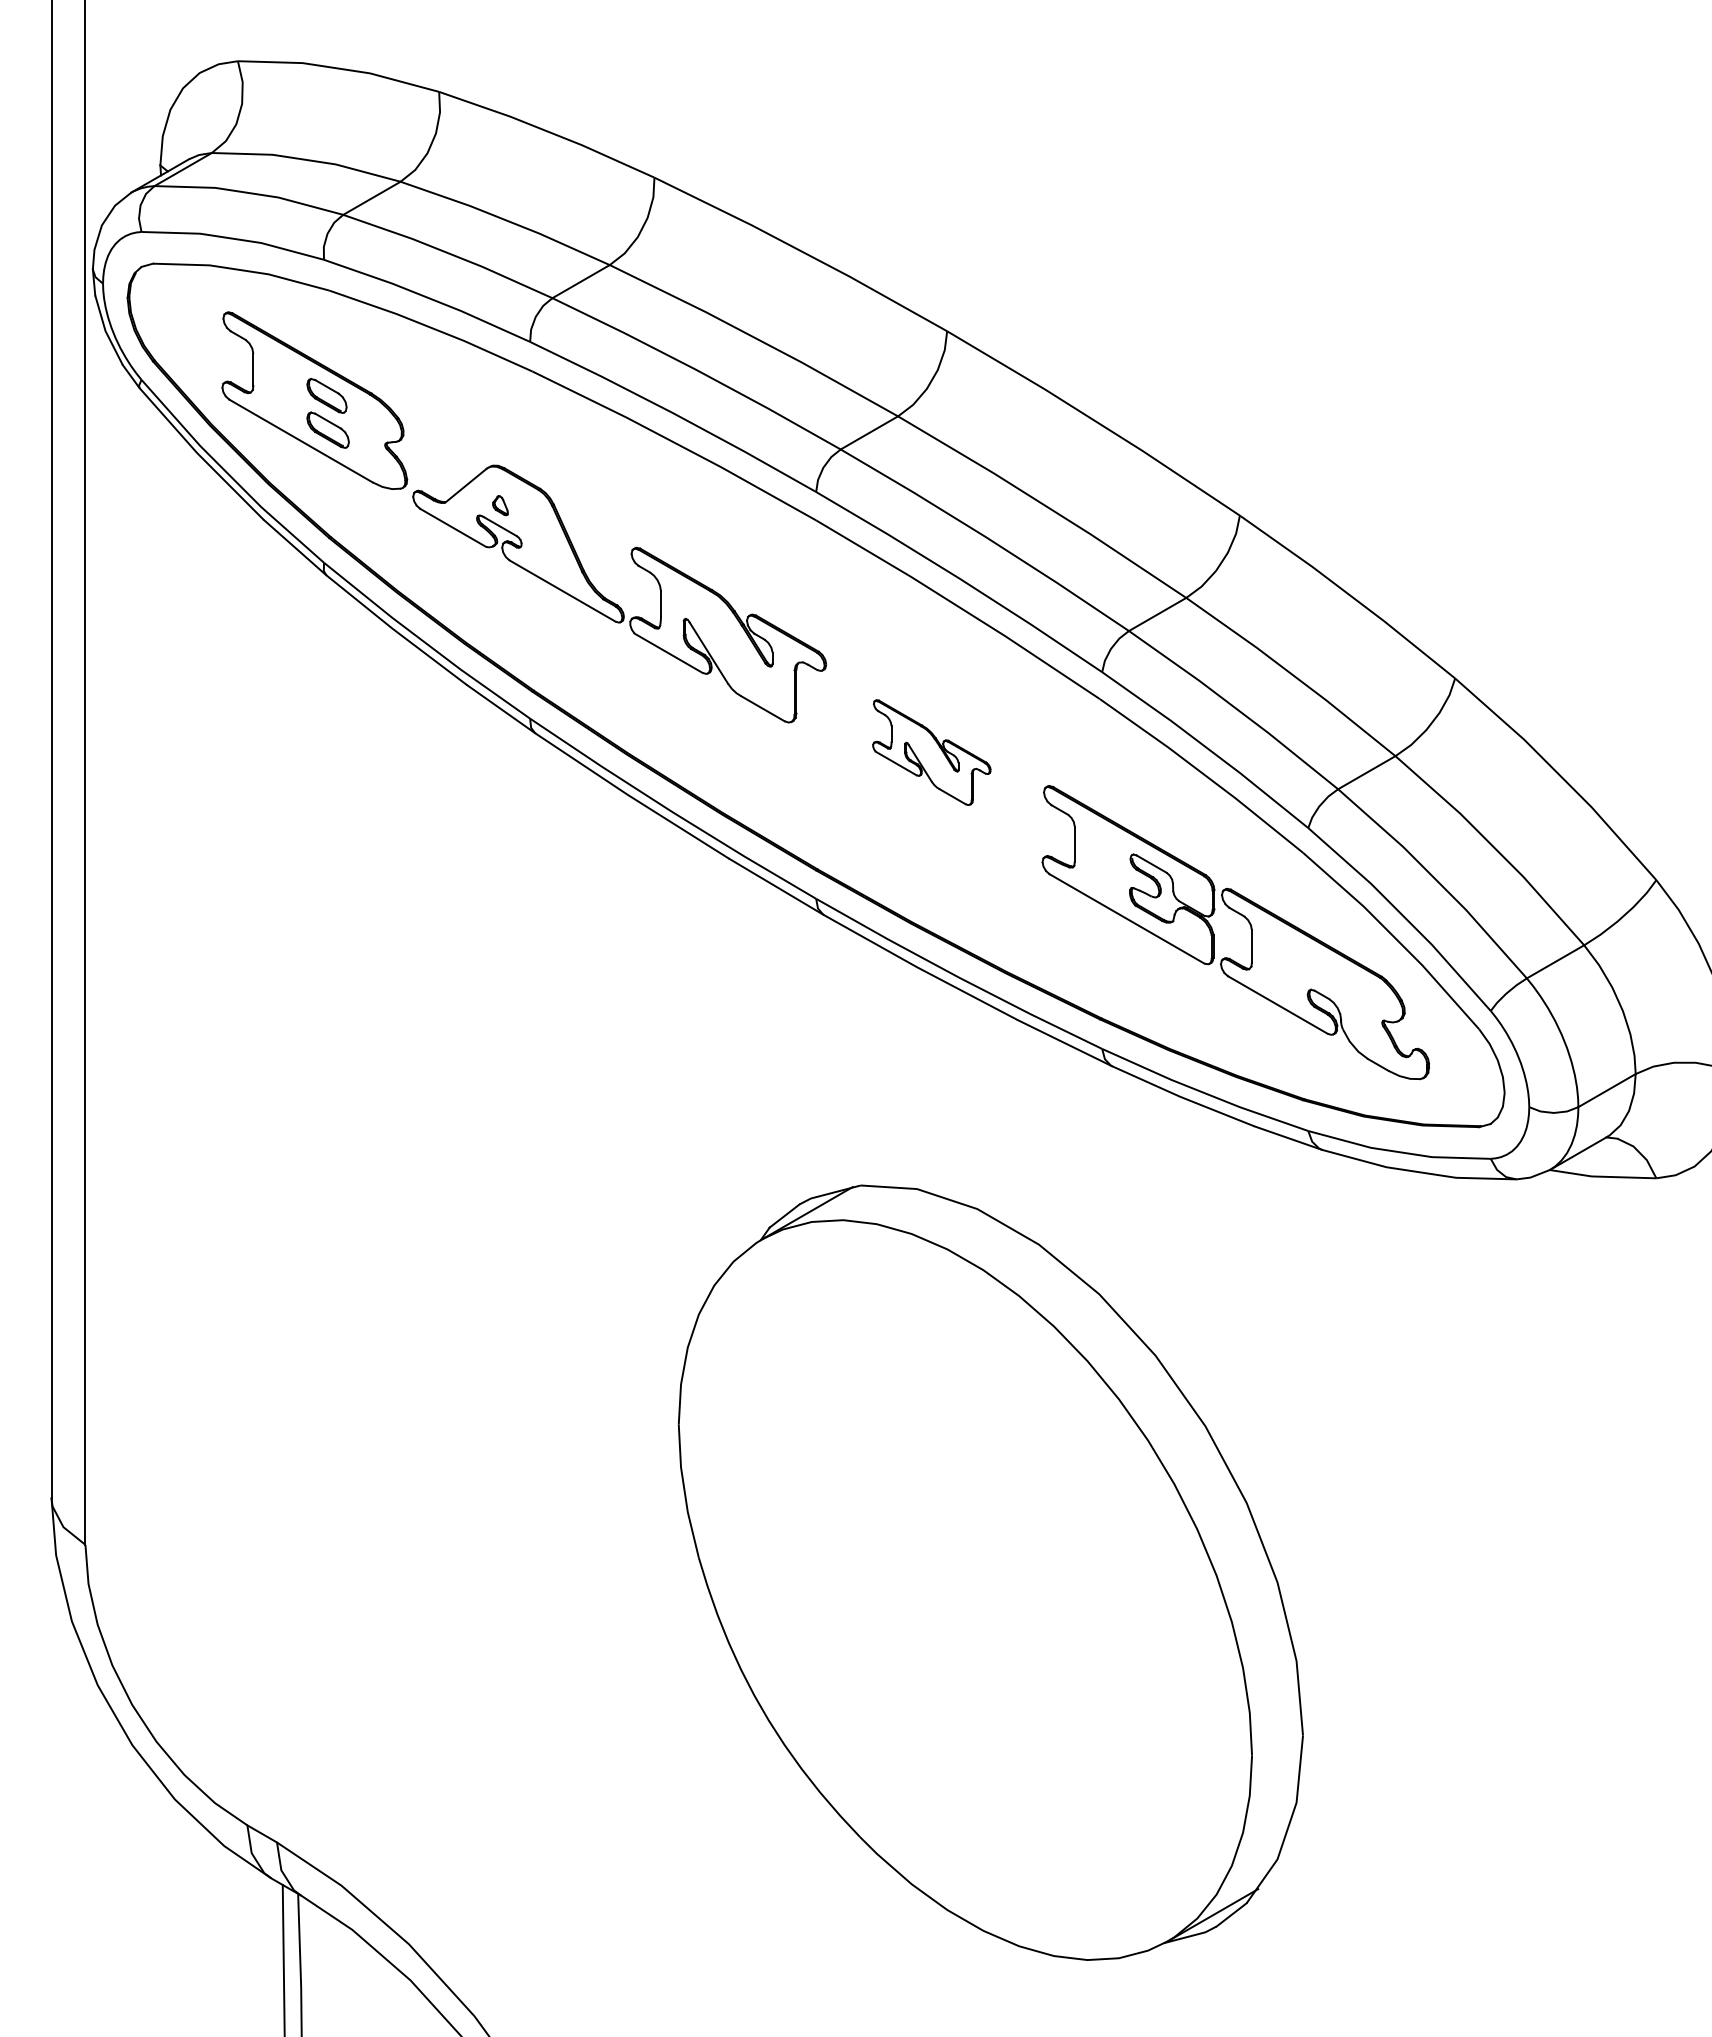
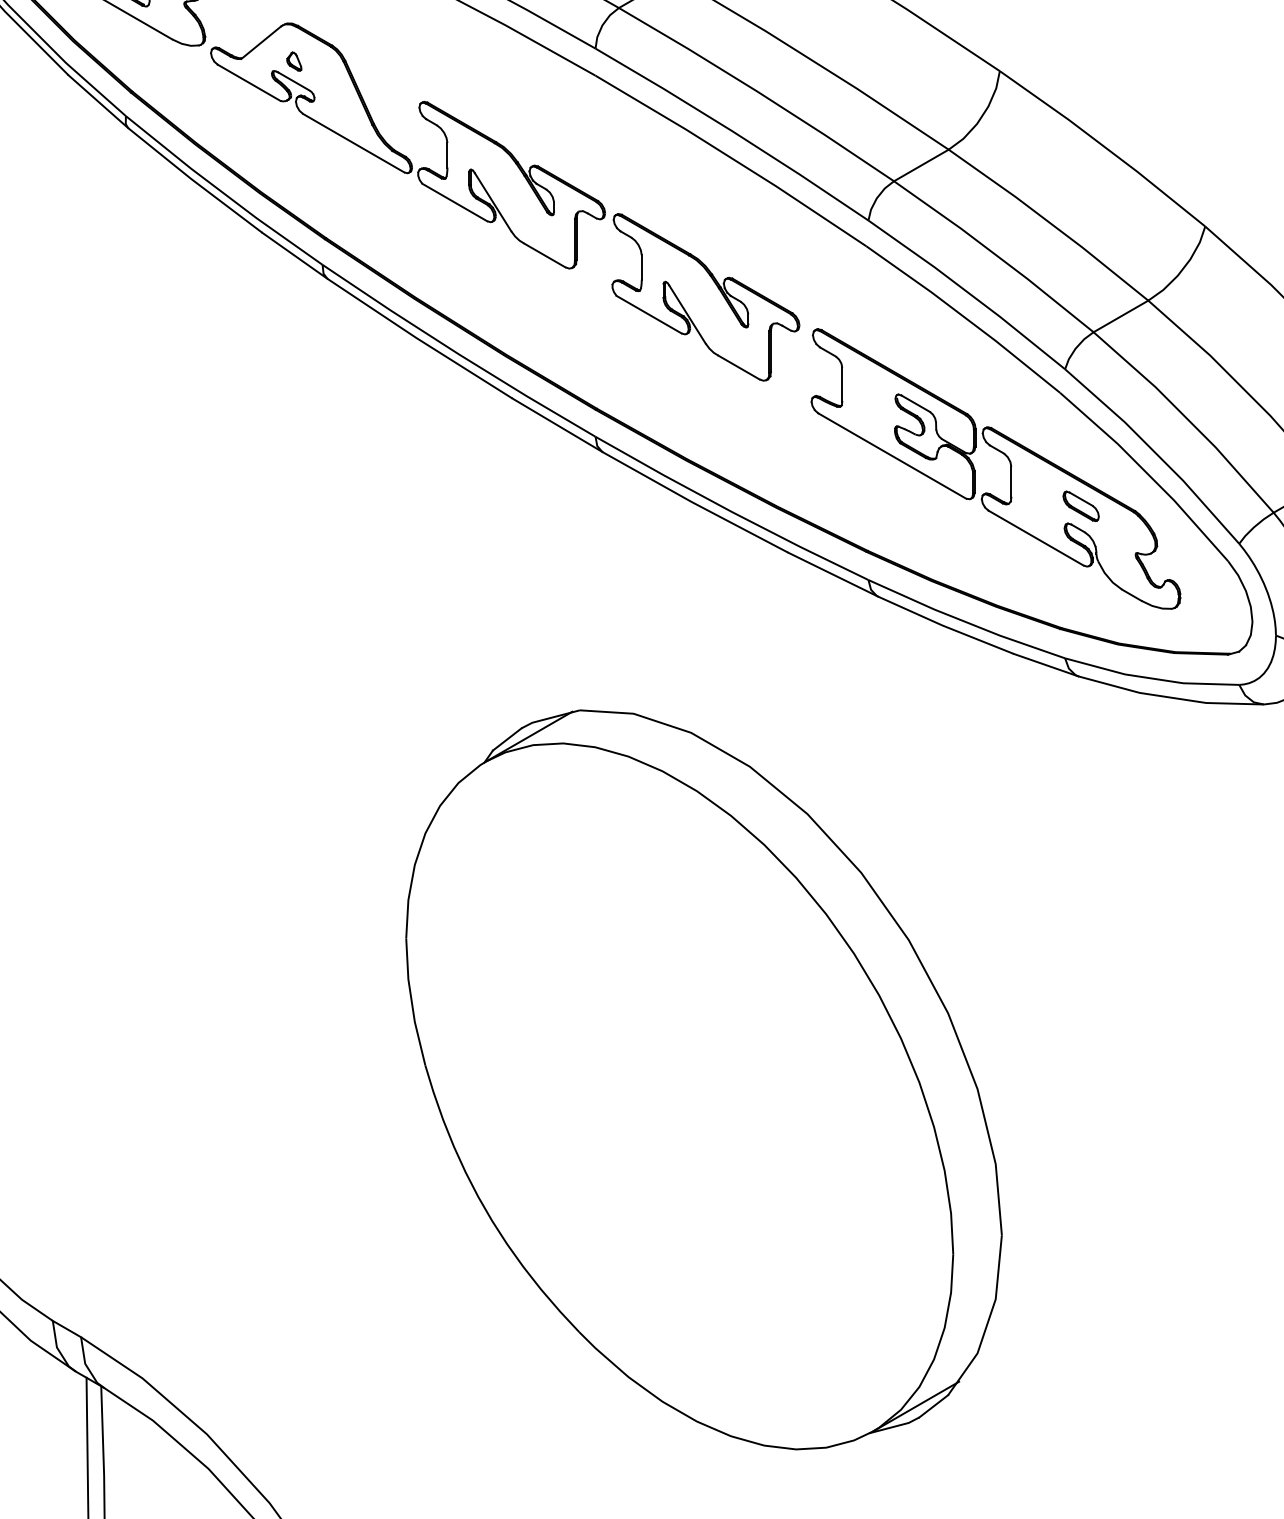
part: (931, 752) -> (705, 297), size x1.67
part: (1324, 971) -> (1080, 506), added
part: (990, 1572) -> (703, 1079), moved

